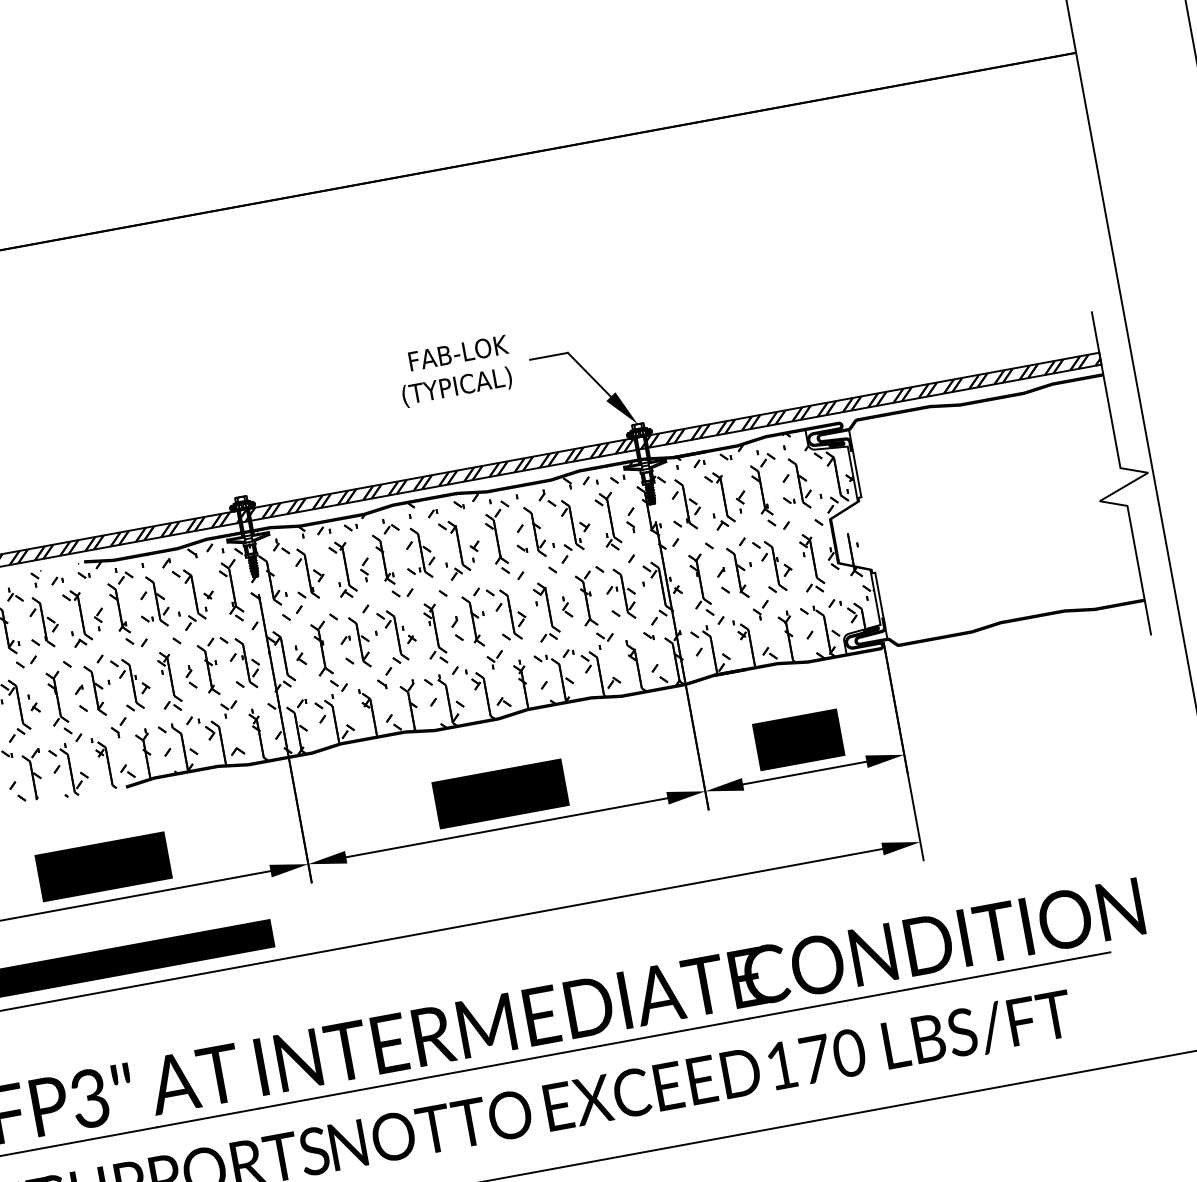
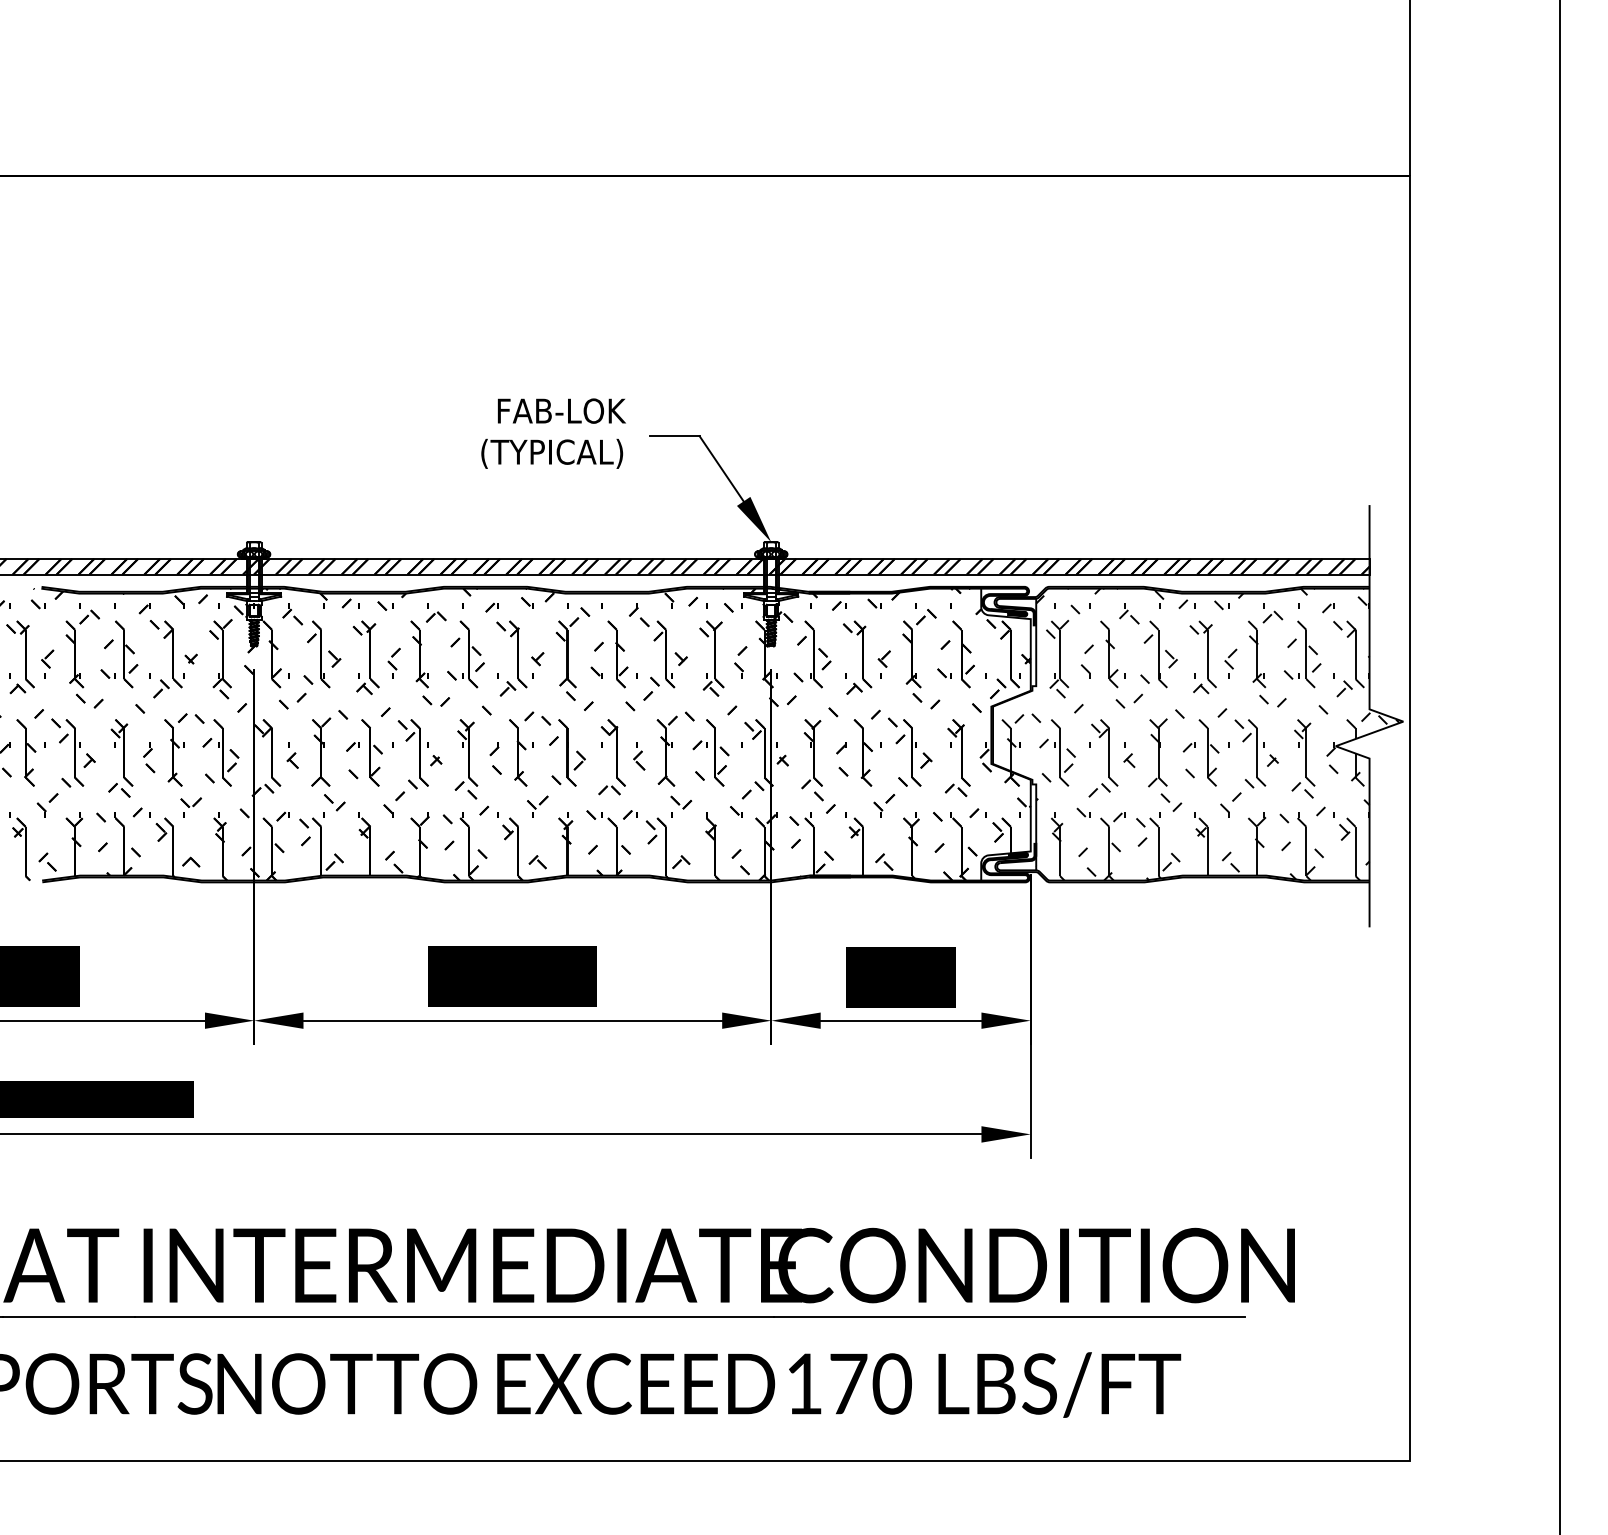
hatch: (994, 511) -> (1200, 734), added

